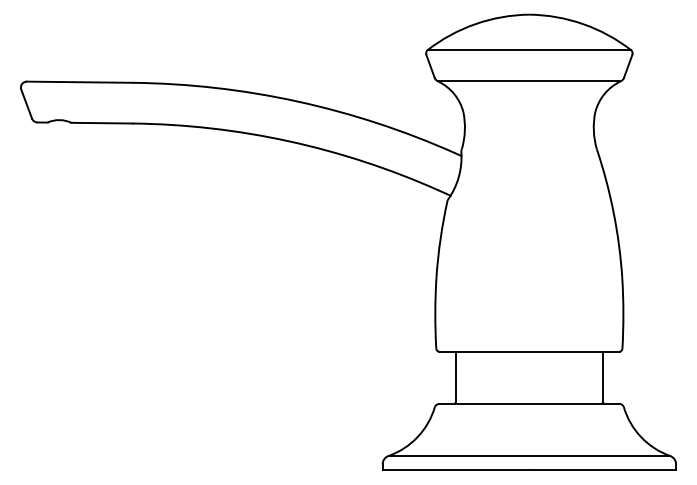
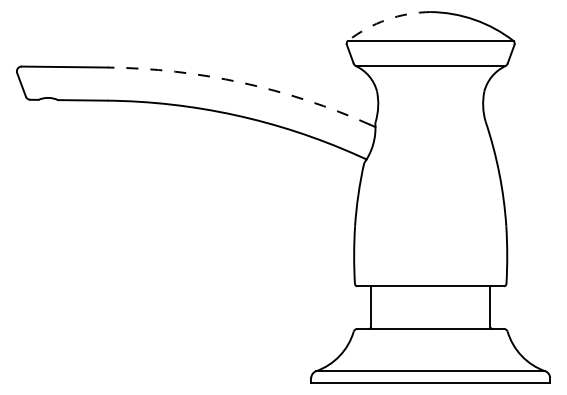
arc: (475, 24) -> (386, 20), solid -> dashed
arc: (297, 101) -> (241, 82), solid -> dashed

